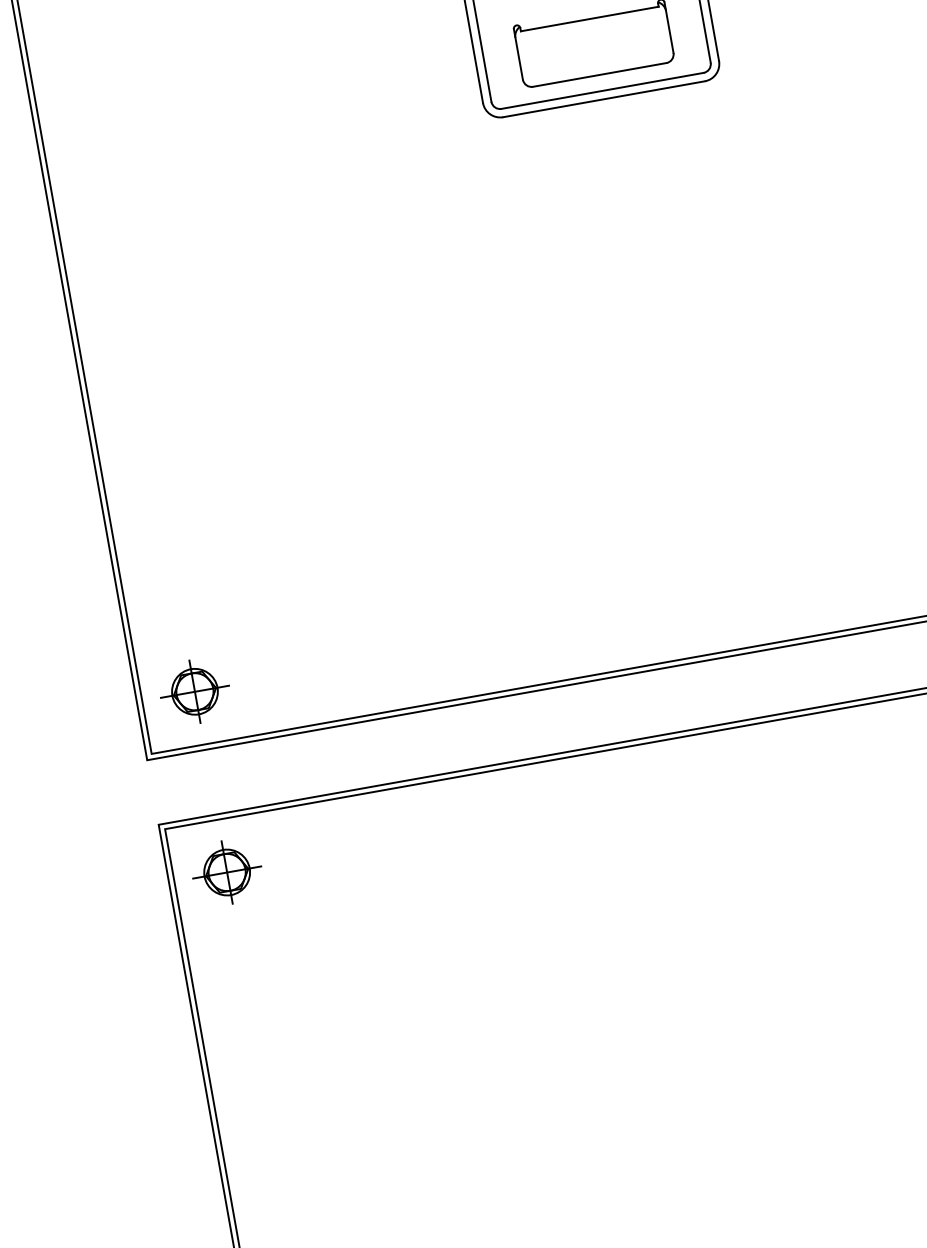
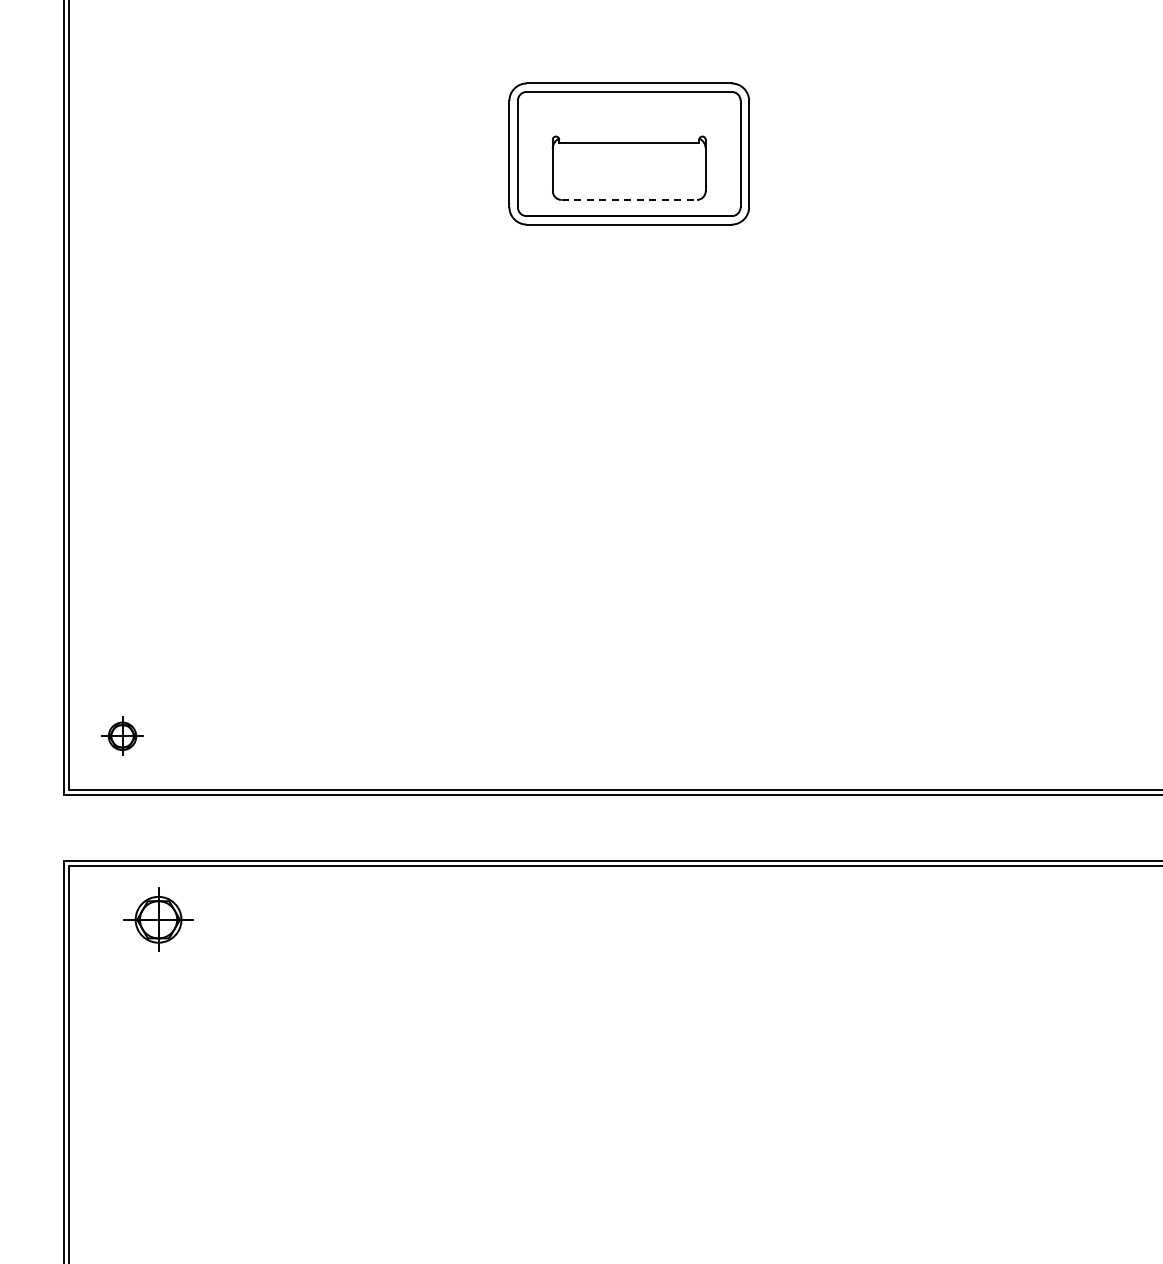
line: (599, 74) -> (629, 199), solid -> dashed
part: (194, 692) -> (122, 736), size x0.6
part: (227, 872) -> (158, 919), moved

